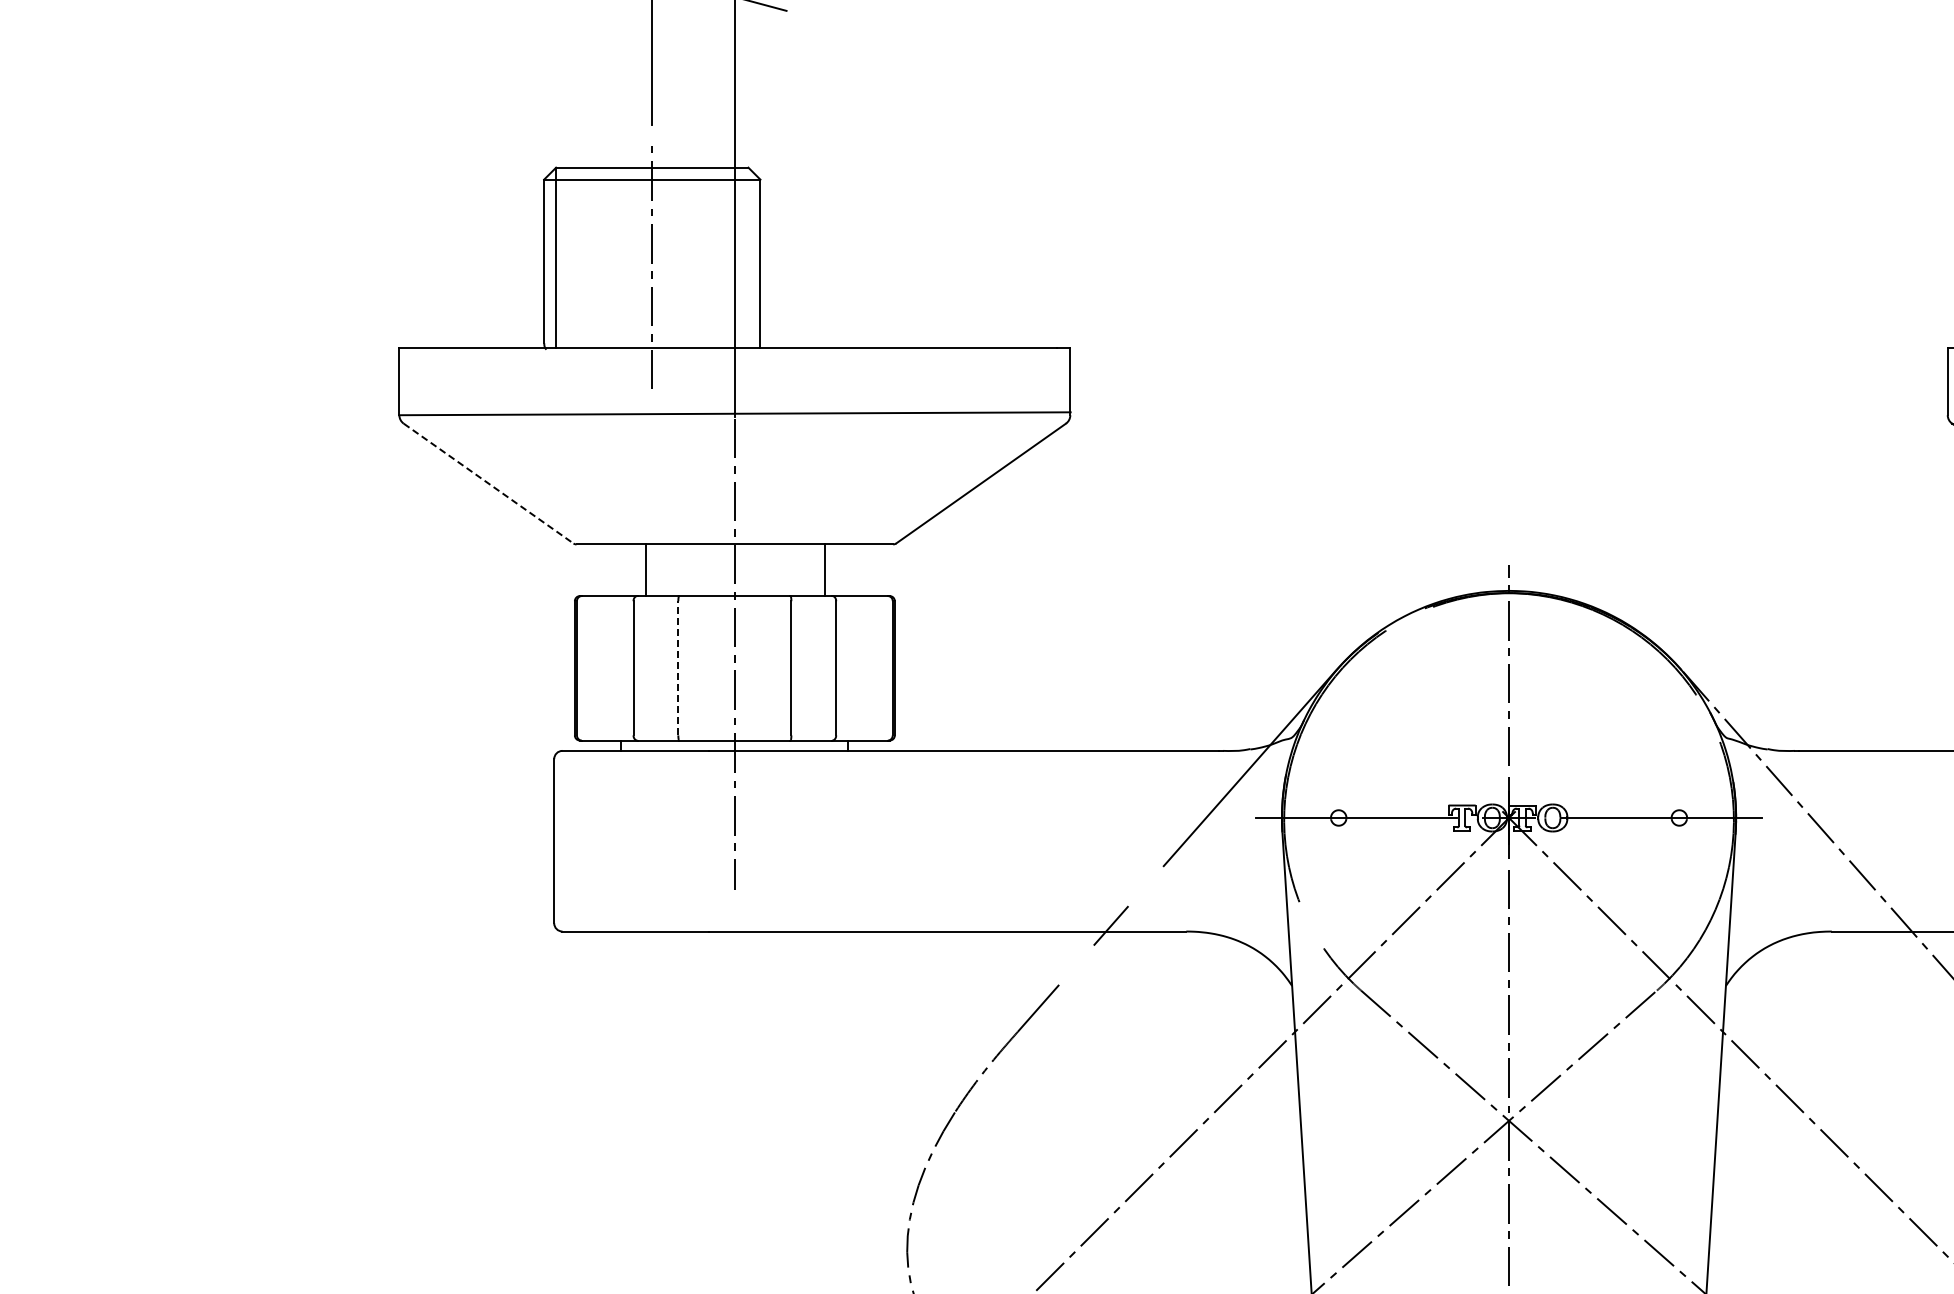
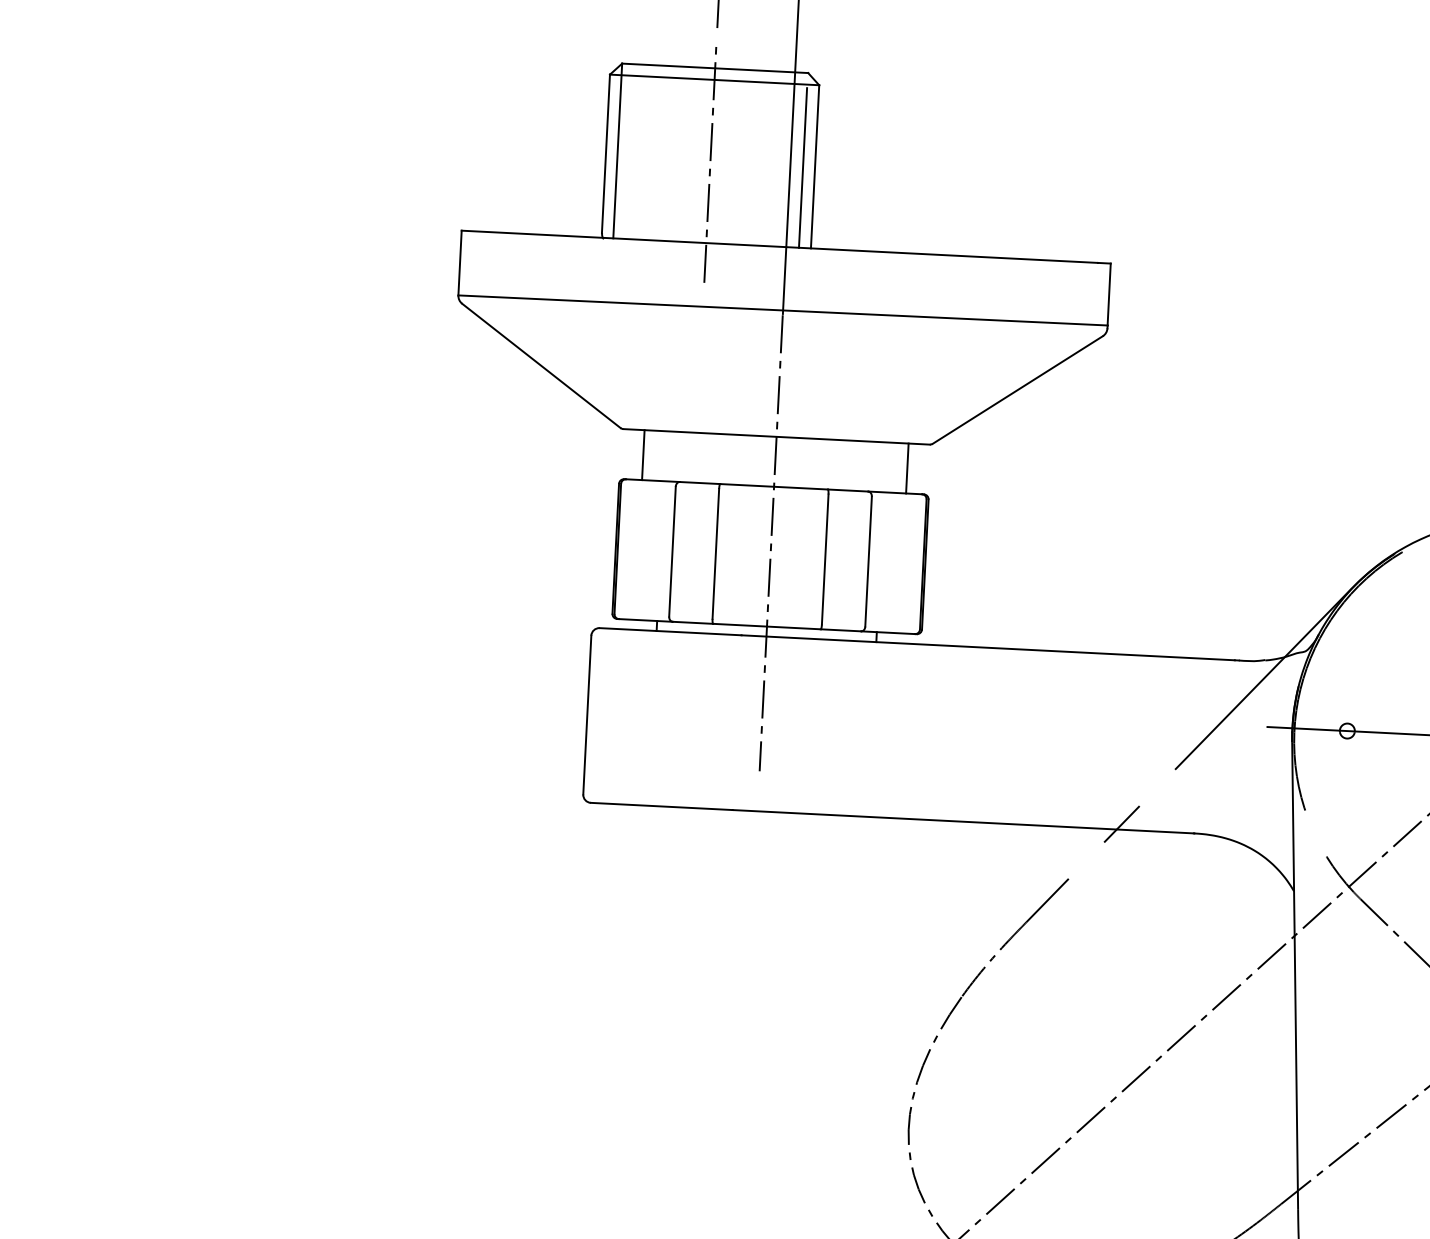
line: (748, 265) -> (803, 167), added
line: (488, 483) -> (541, 365), dashed -> solid
line: (646, 570) -> (643, 455), moved
line: (825, 570) -> (907, 468), moved
line: (678, 667) -> (716, 553), dashed -> solid

